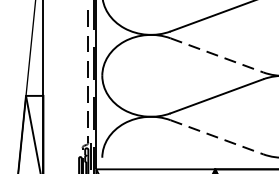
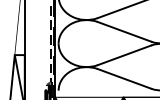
line: (216, 56) -> (124, 32), dashed -> solid
line: (216, 138) -> (124, 79), dashed -> solid

